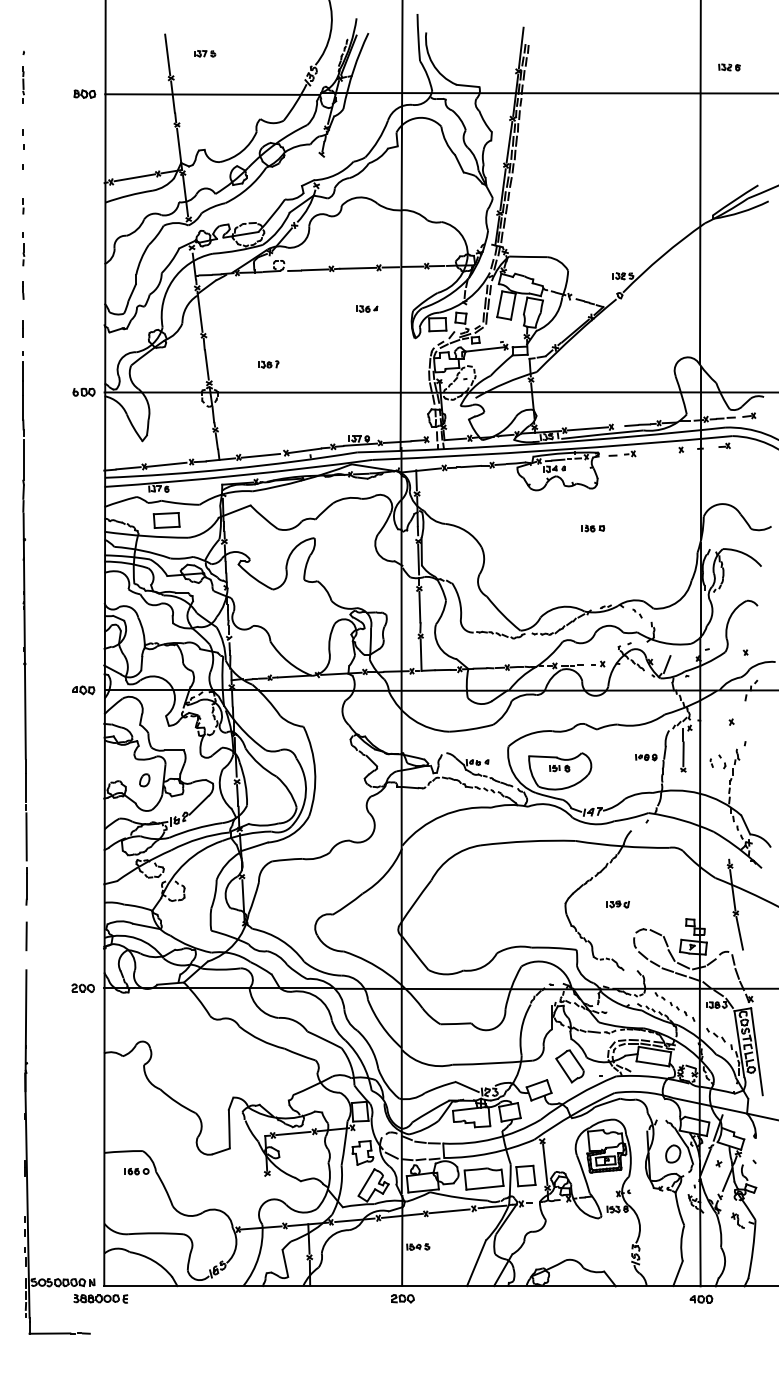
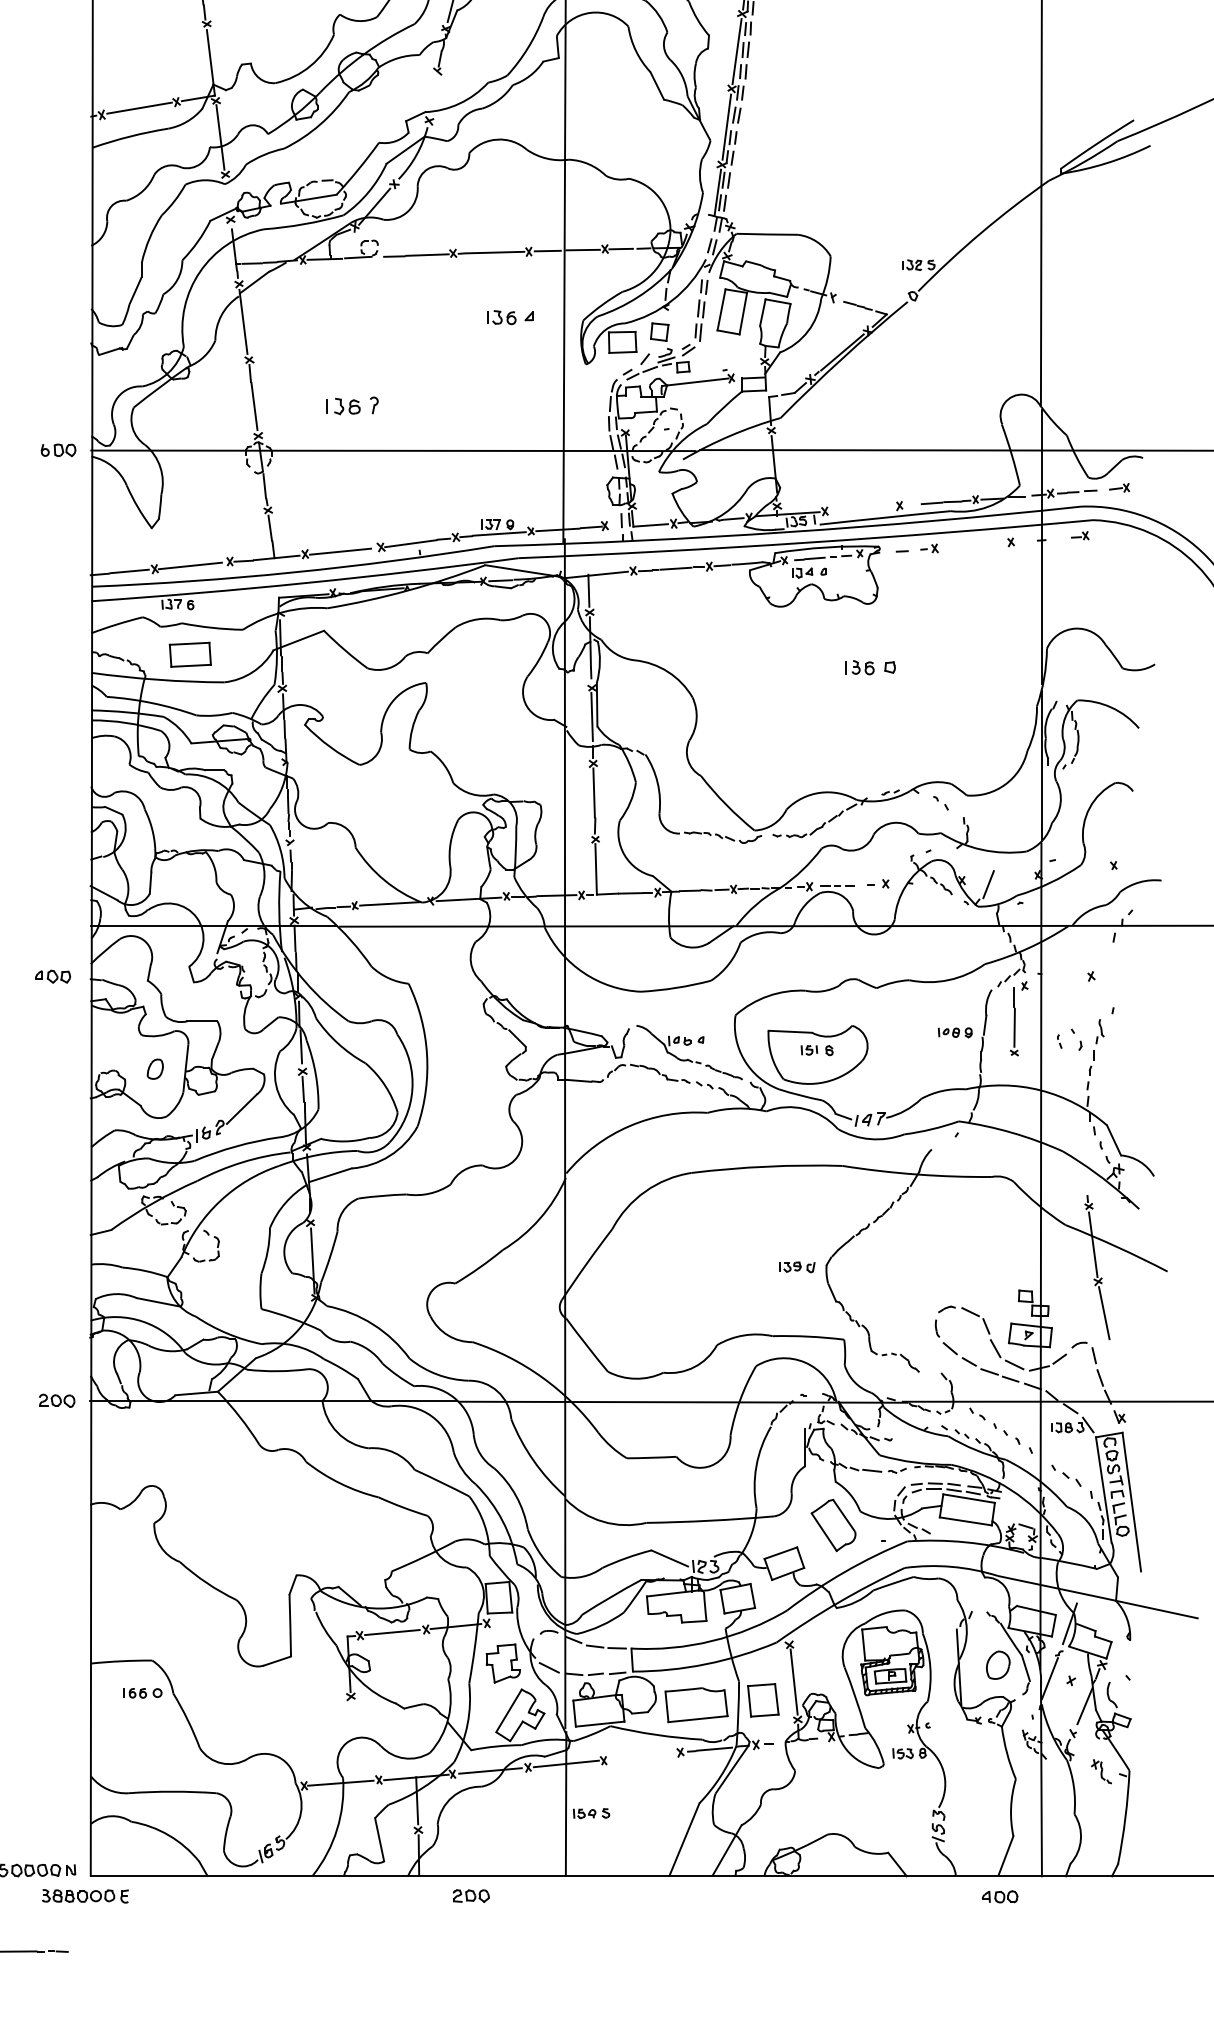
part: (367, 308) -> (510, 316), size x1.4
part: (268, 364) -> (352, 405), size x1.6
line: (587, 428) -> (861, 508), removed
part: (593, 528) -> (871, 667), size x1.4
part: (83, 690) -> (52, 976), moved
part: (617, 904) -> (796, 1267), moved
line: (449, 1211) -> (641, 1756), removed
part: (402, 1298) -> (470, 1895), moved
part: (701, 1298) -> (1000, 1895), moved

